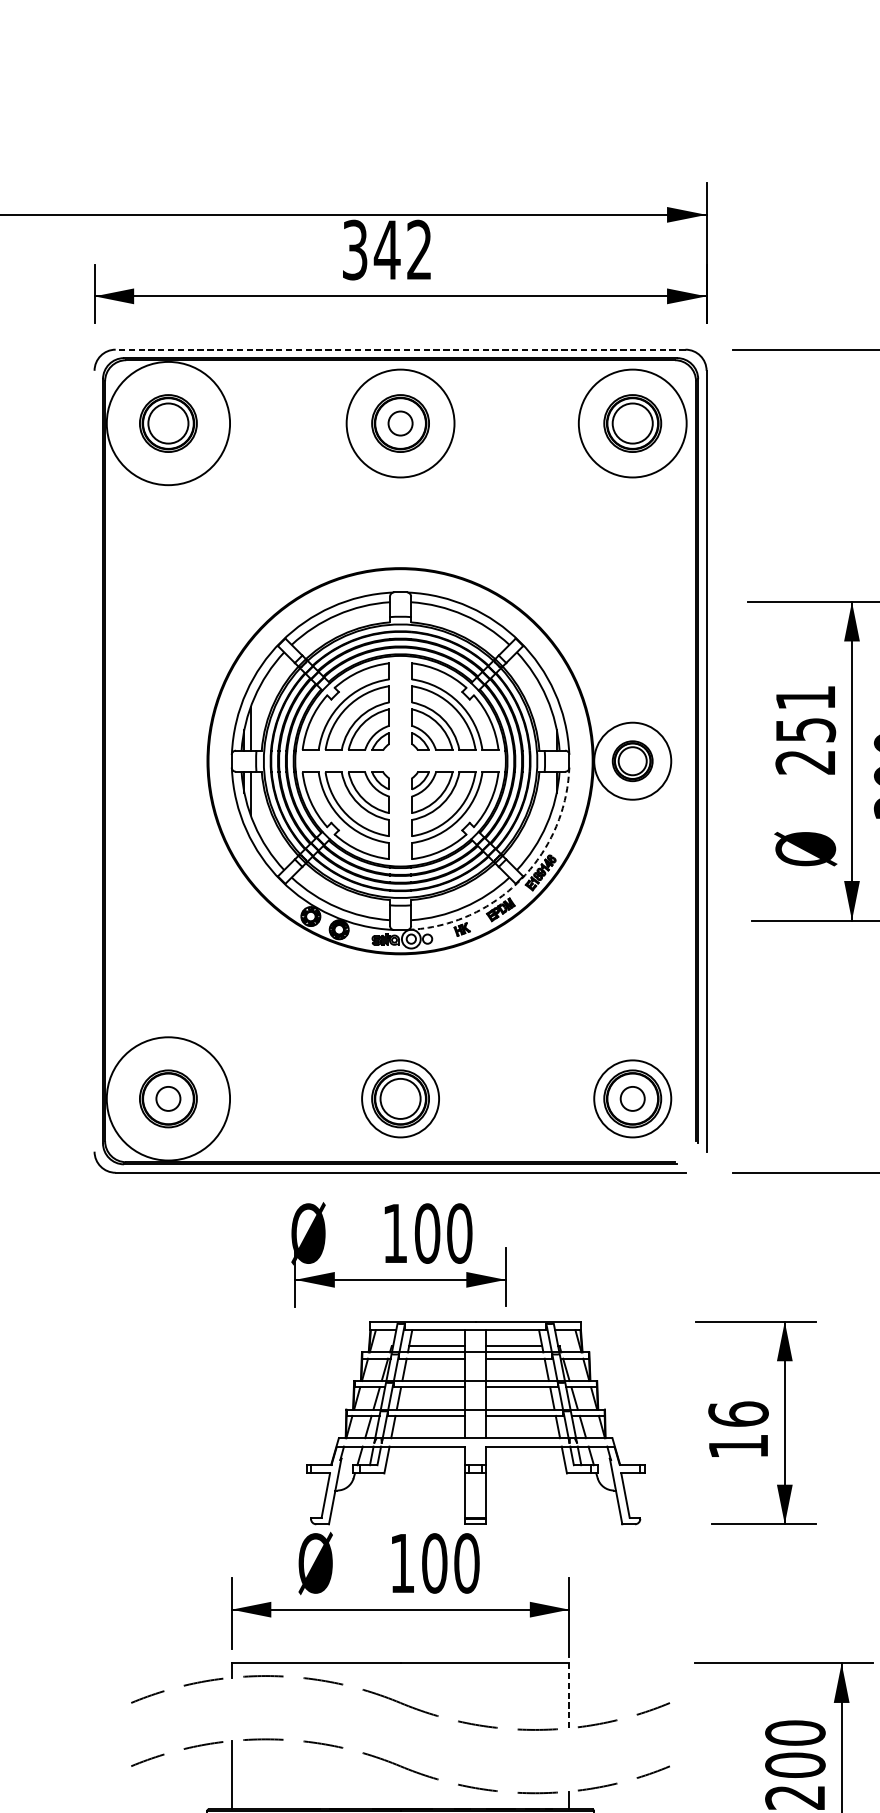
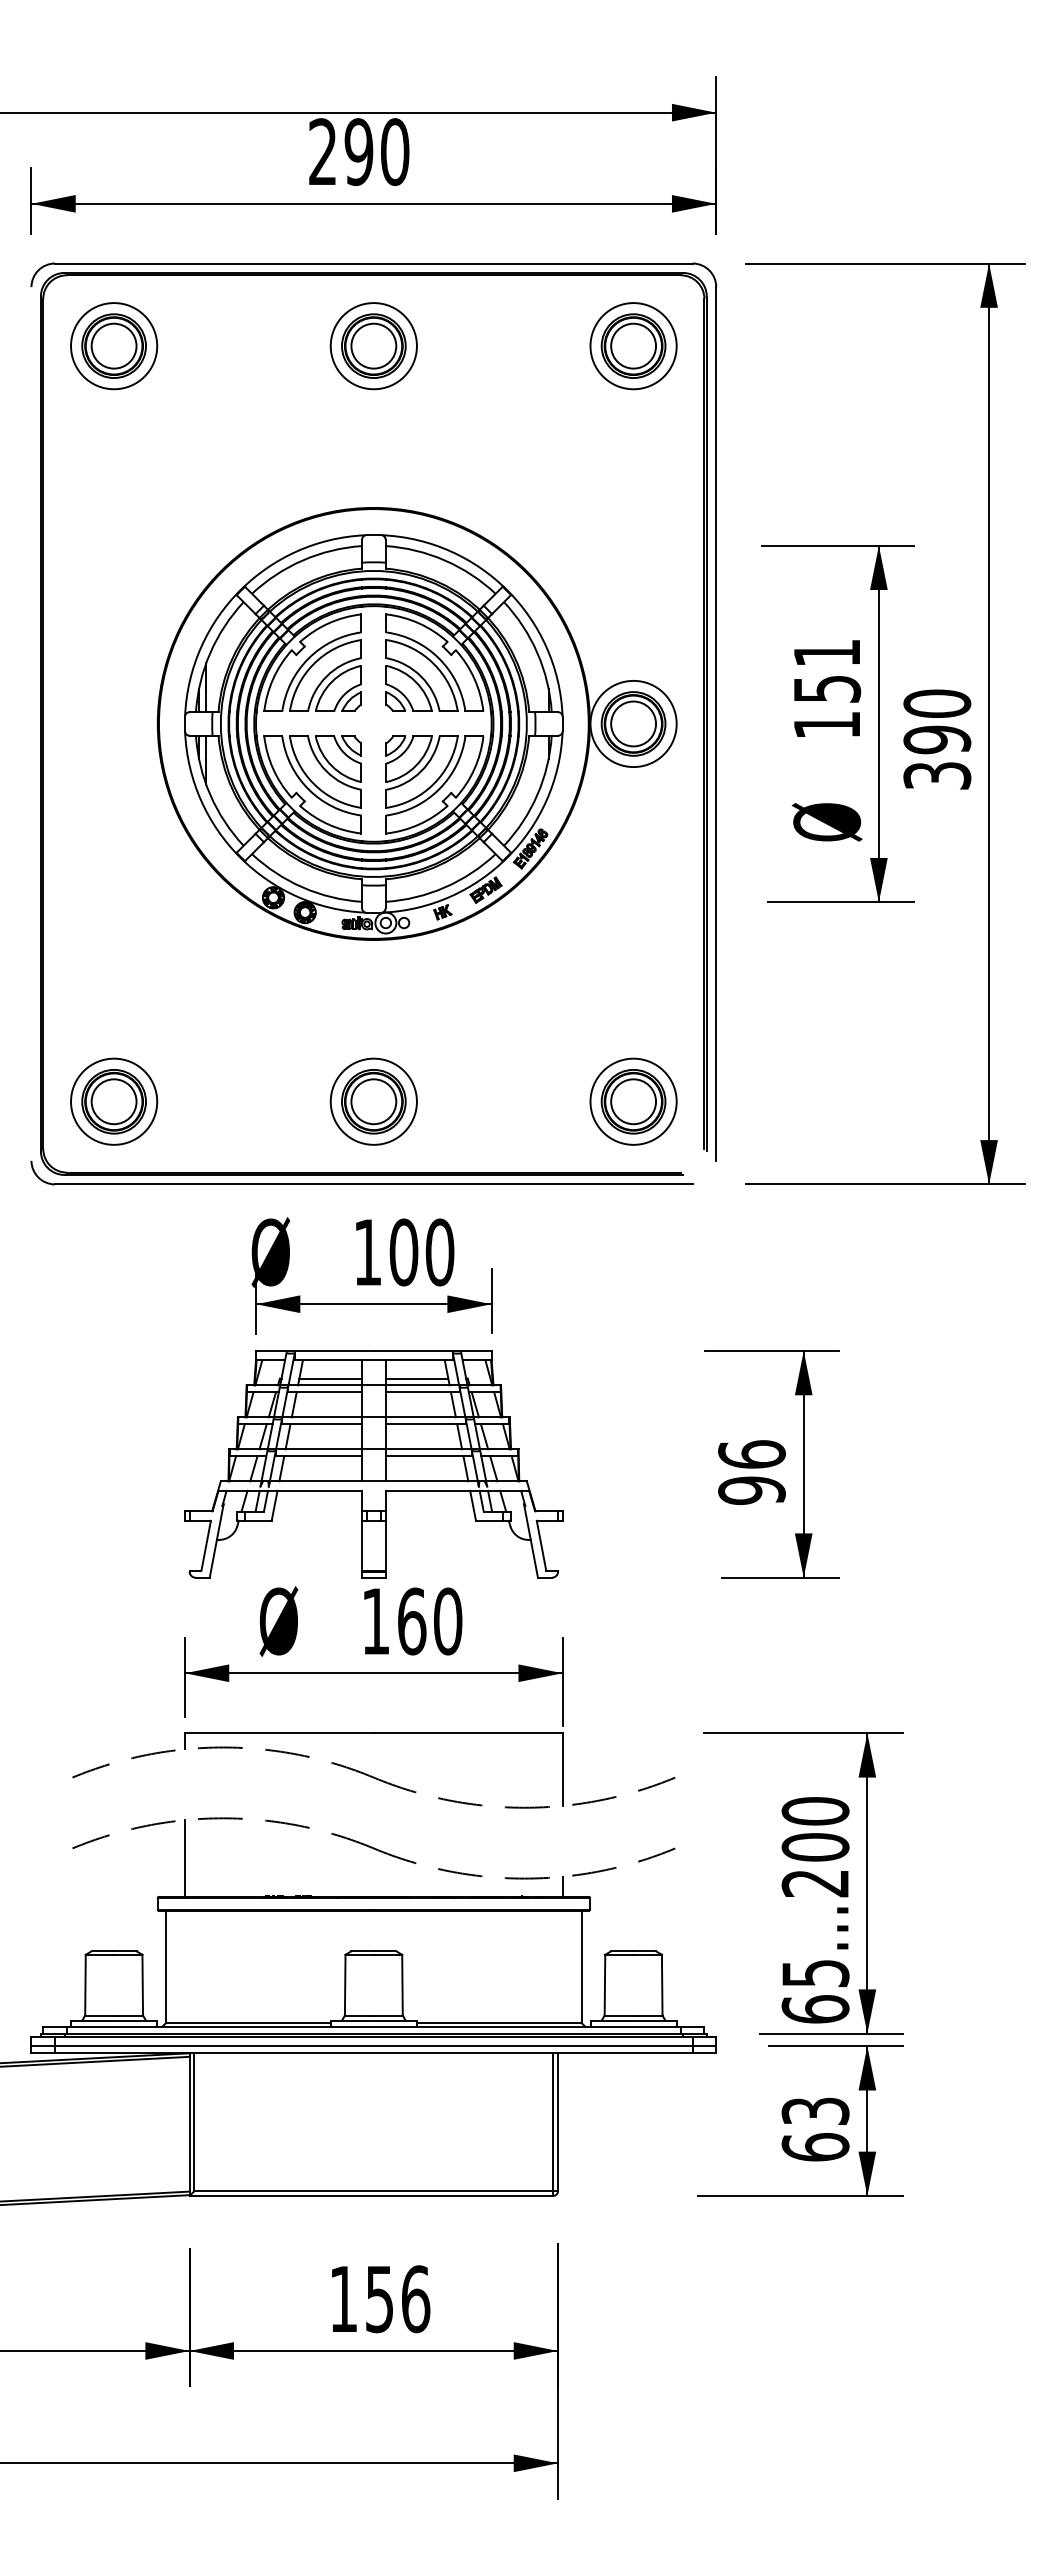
text: (387, 250) -> (359, 152), 342 -> 290
line: (400, 349) -> (373, 263), dashed -> solid
circle: (400, 422) -> (373, 345), size x1.67
circle: (168, 423) -> (114, 346), size x0.62
circle: (400, 423) -> (373, 346), size x0.71
circle: (632, 423) -> (633, 346), size x0.71
part: (632, 760) -> (633, 723), size x1.43
text: (805, 762) -> (826, 725), 251 -> 151
arc: (520, 880) -> (507, 857), dashed -> solid
circle: (167, 1098) -> (113, 1101), size x1.67
circle: (168, 1098) -> (114, 1101), size x0.62
circle: (632, 1098) -> (633, 1101), size x1.67
part: (475, 1423) -> (373, 1464), moved
text: (738, 1446) -> (751, 1490), 16 -> 96
text: (434, 1563) -> (411, 1621), 100 -> 160
line: (569, 1695) -> (562, 1769), dashed -> solid

